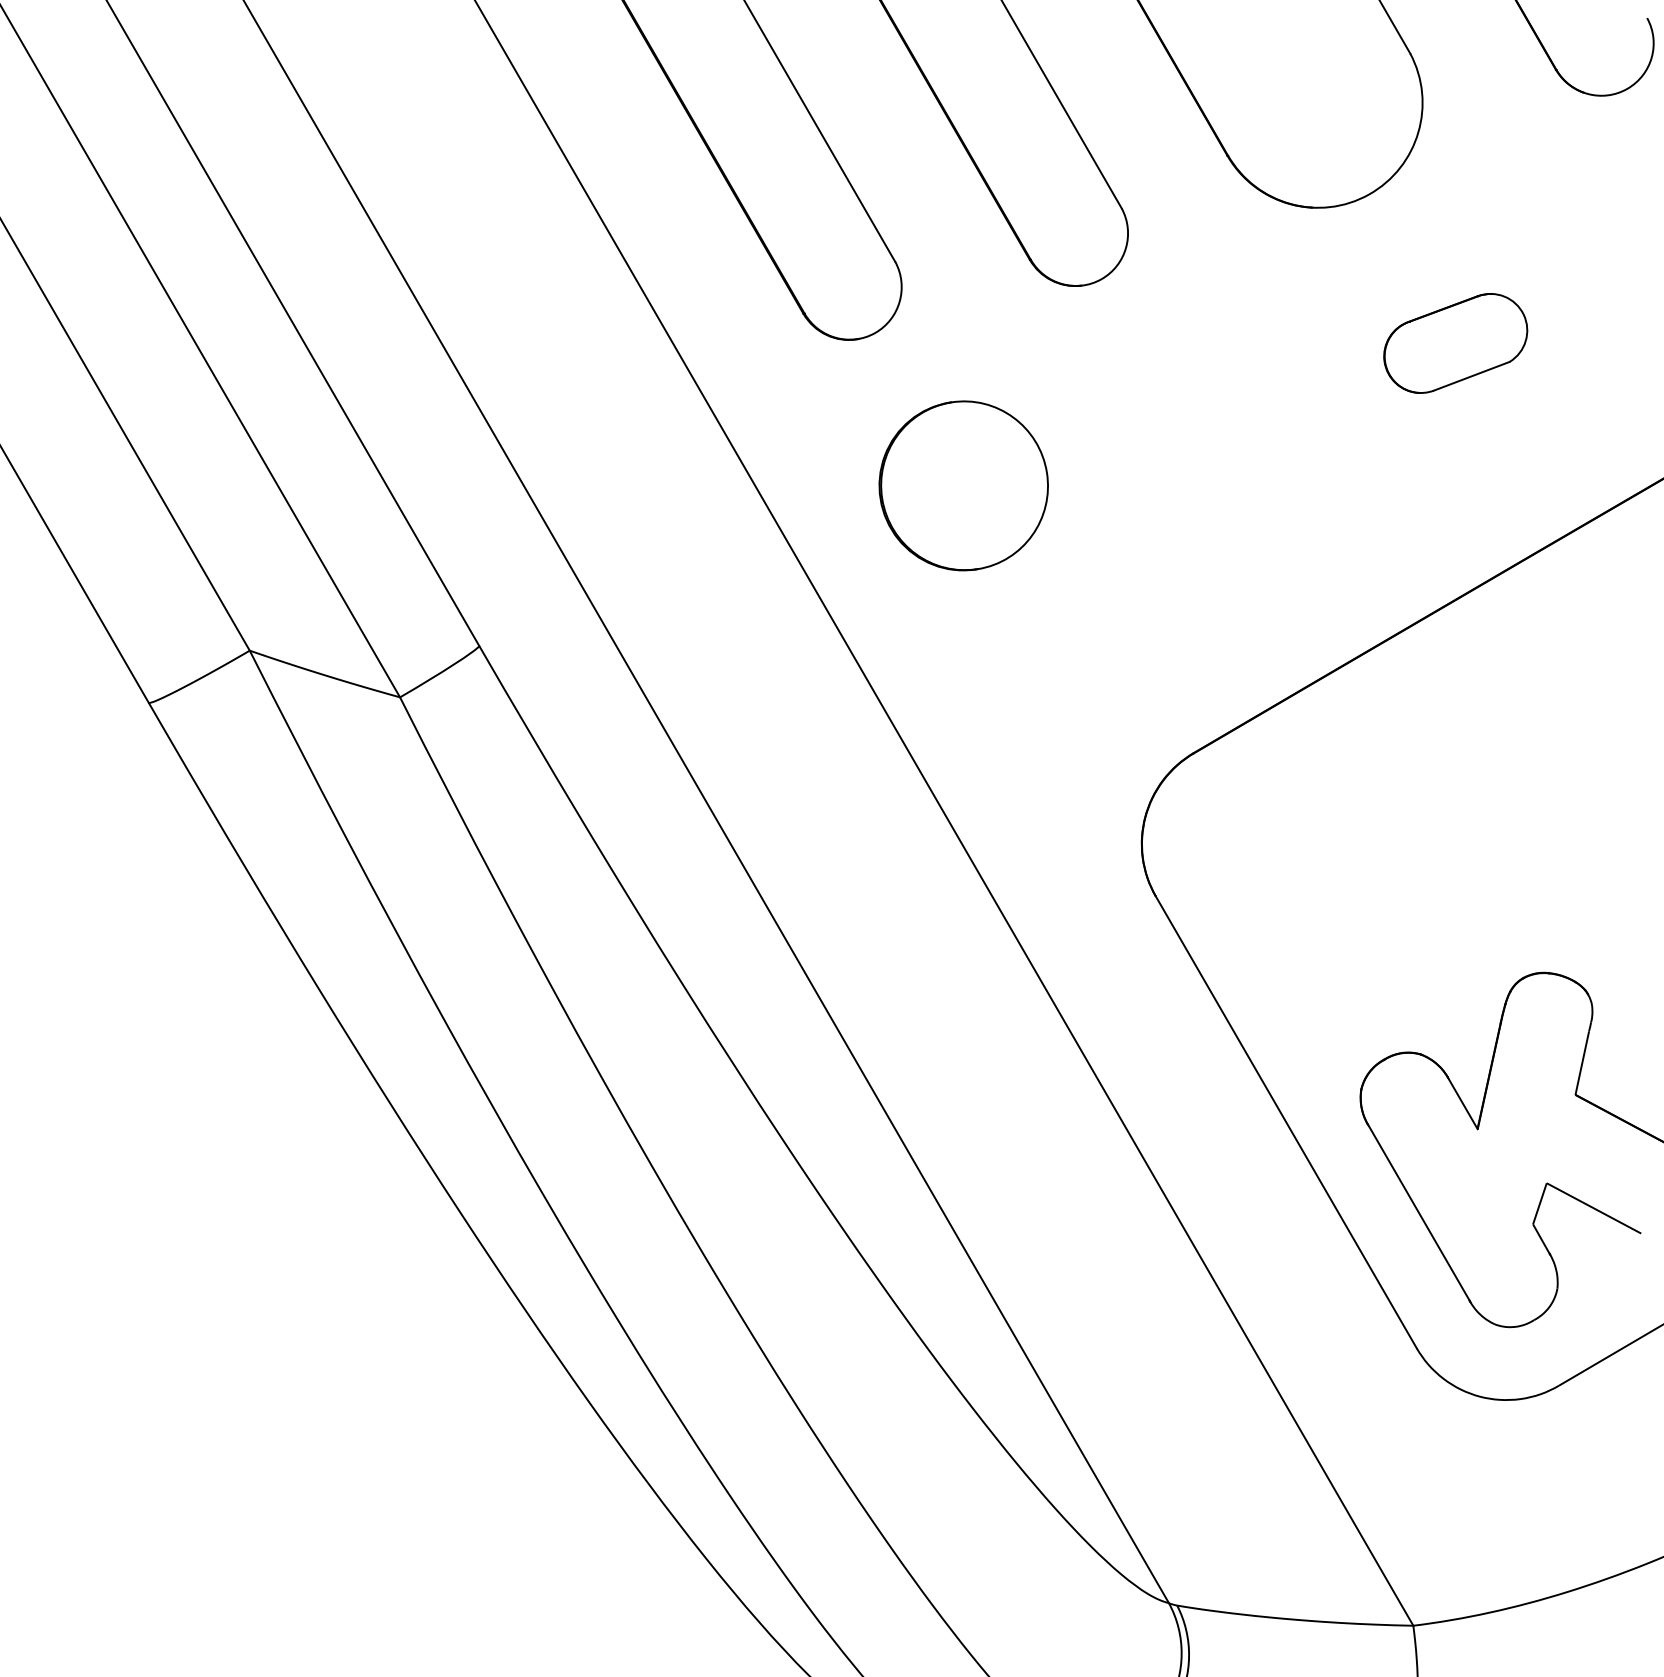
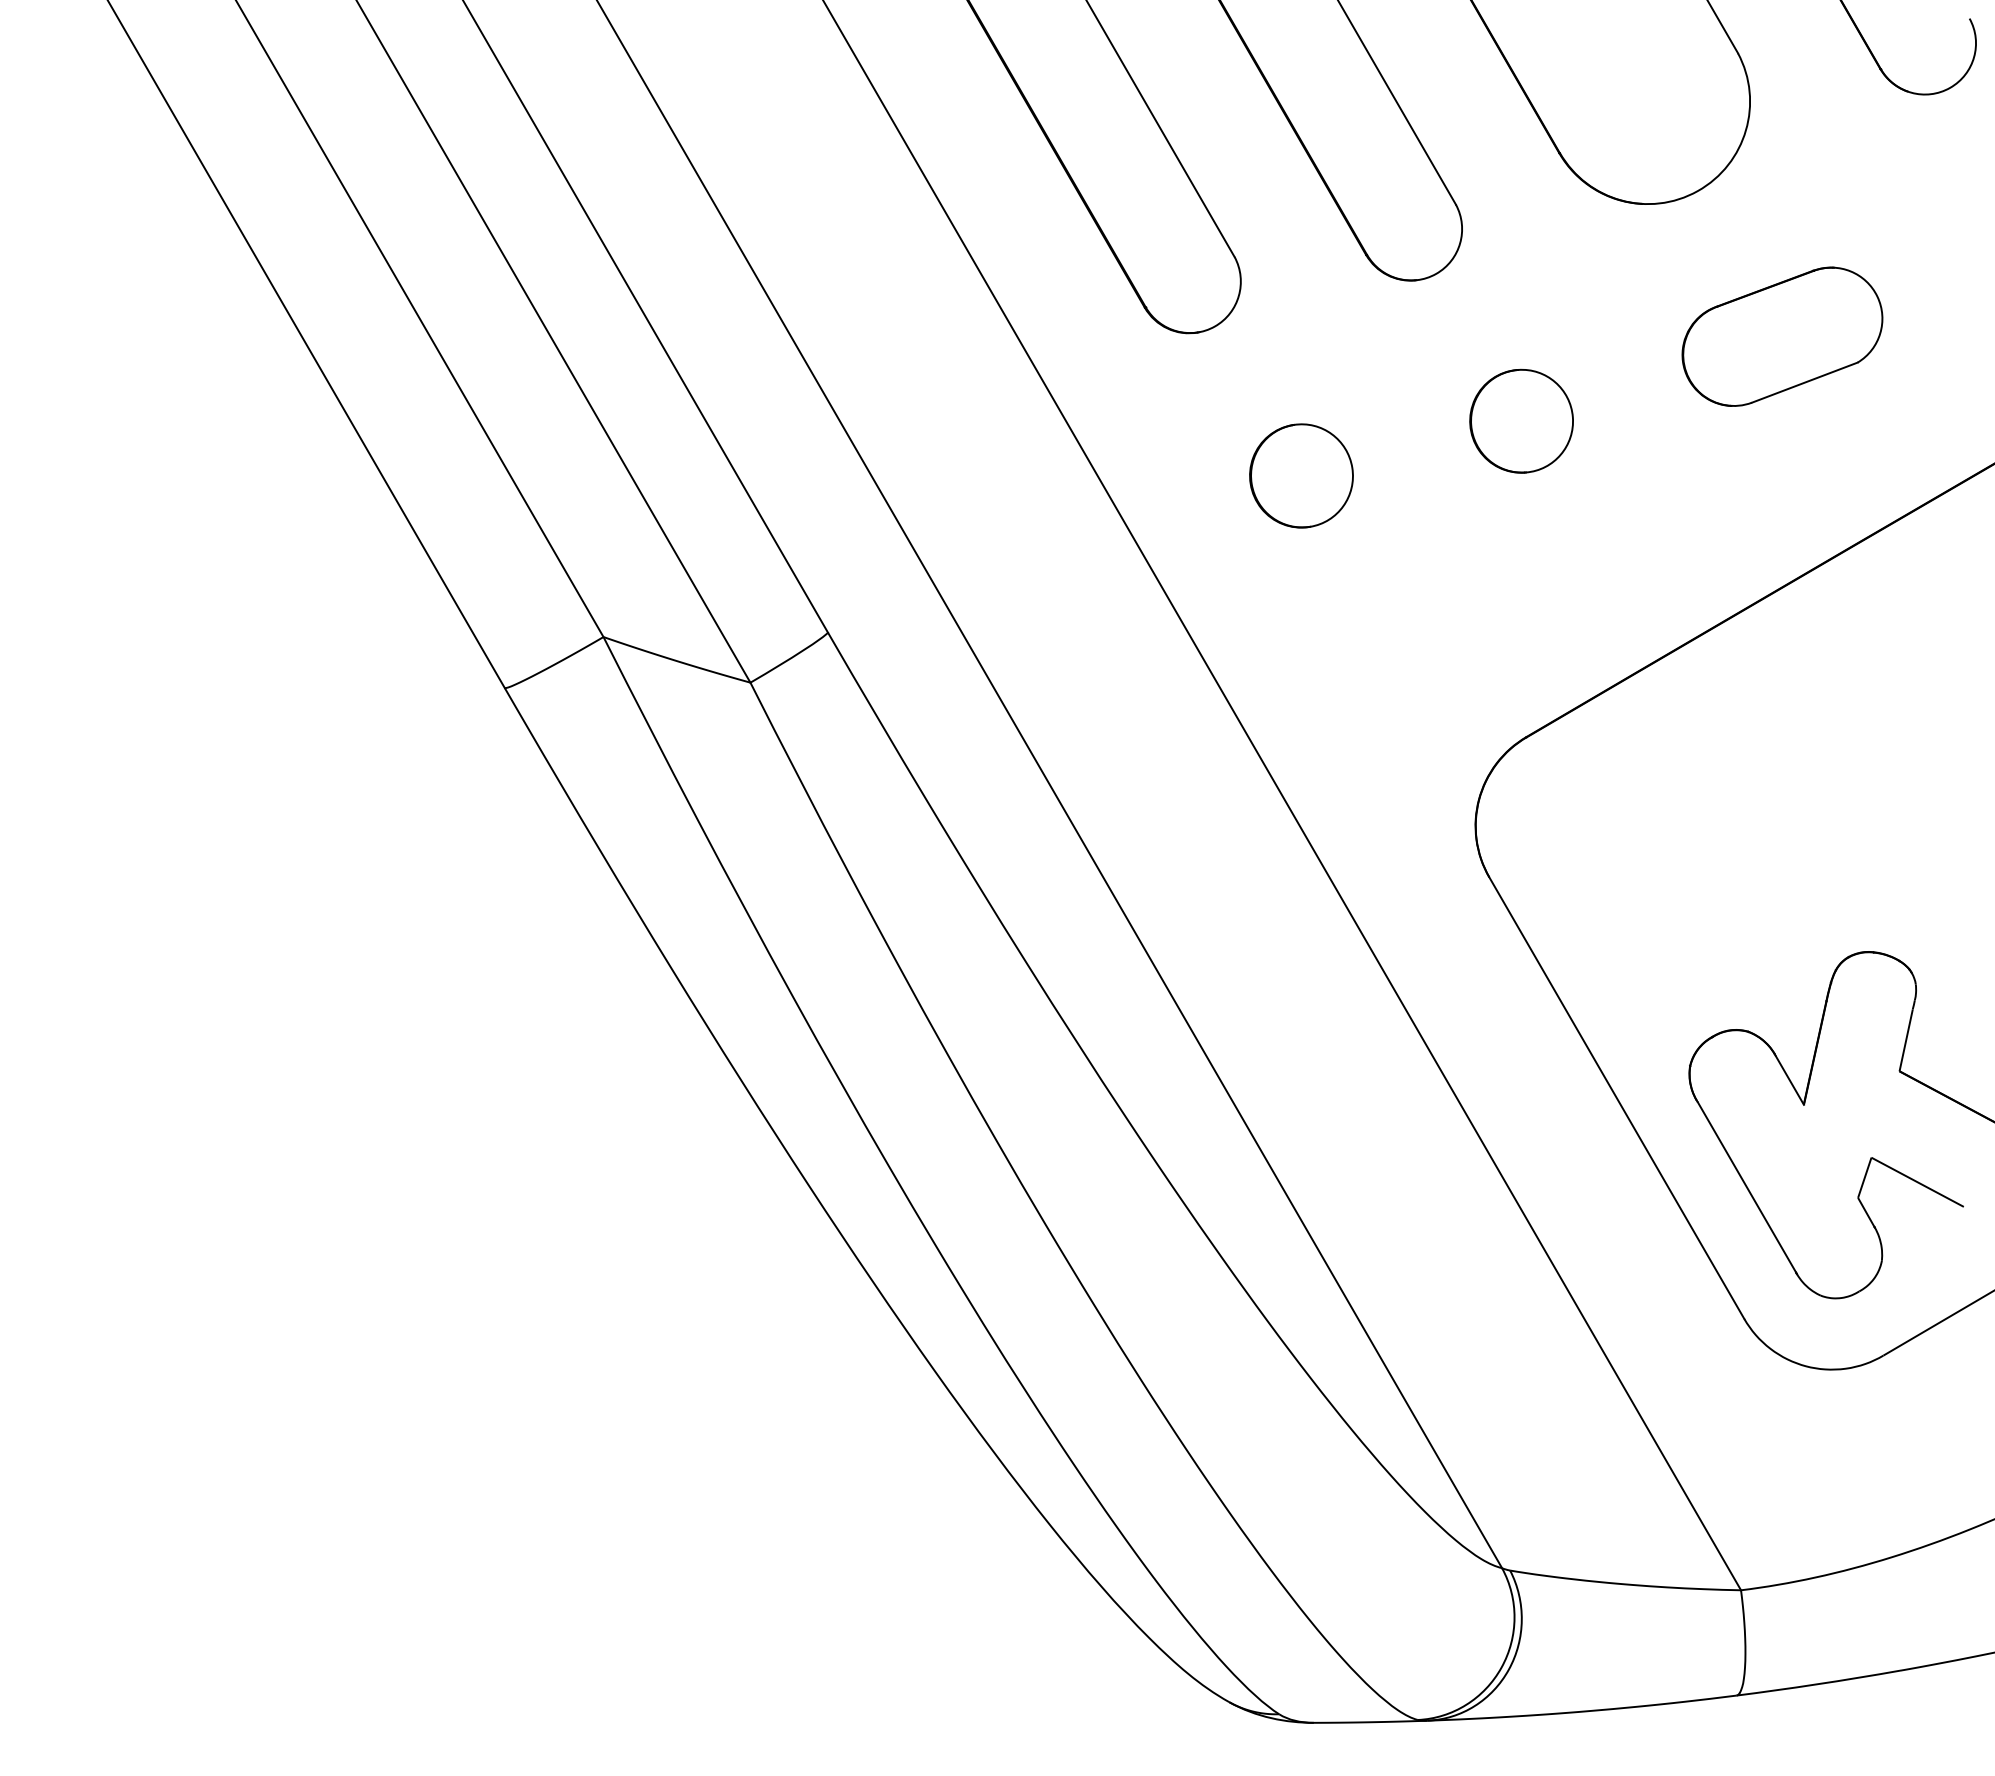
part: (1455, 343) -> (1782, 336), size x1.43
part: (1188, 429) -> (1521, 420), added
part: (963, 485) -> (1301, 475), size x0.62

